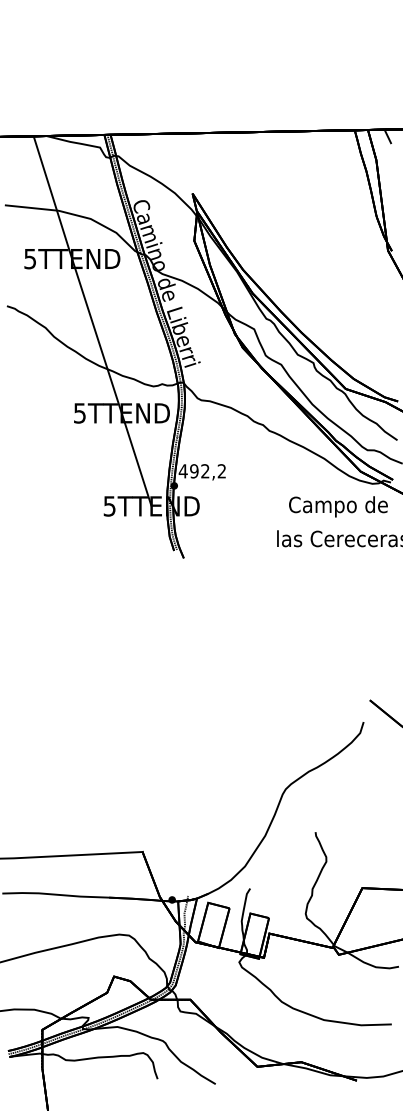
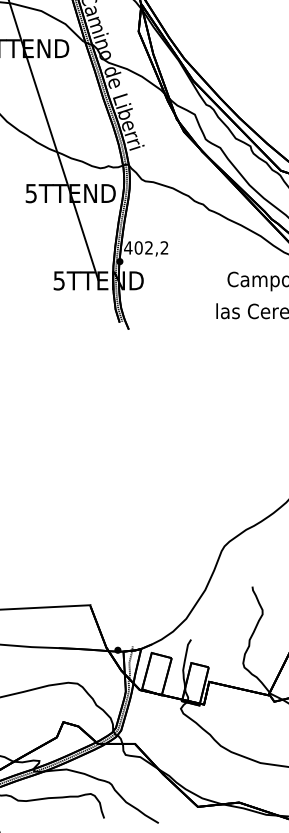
text: (194, 471) -> (138, 248), 492,2 -> 402,2

